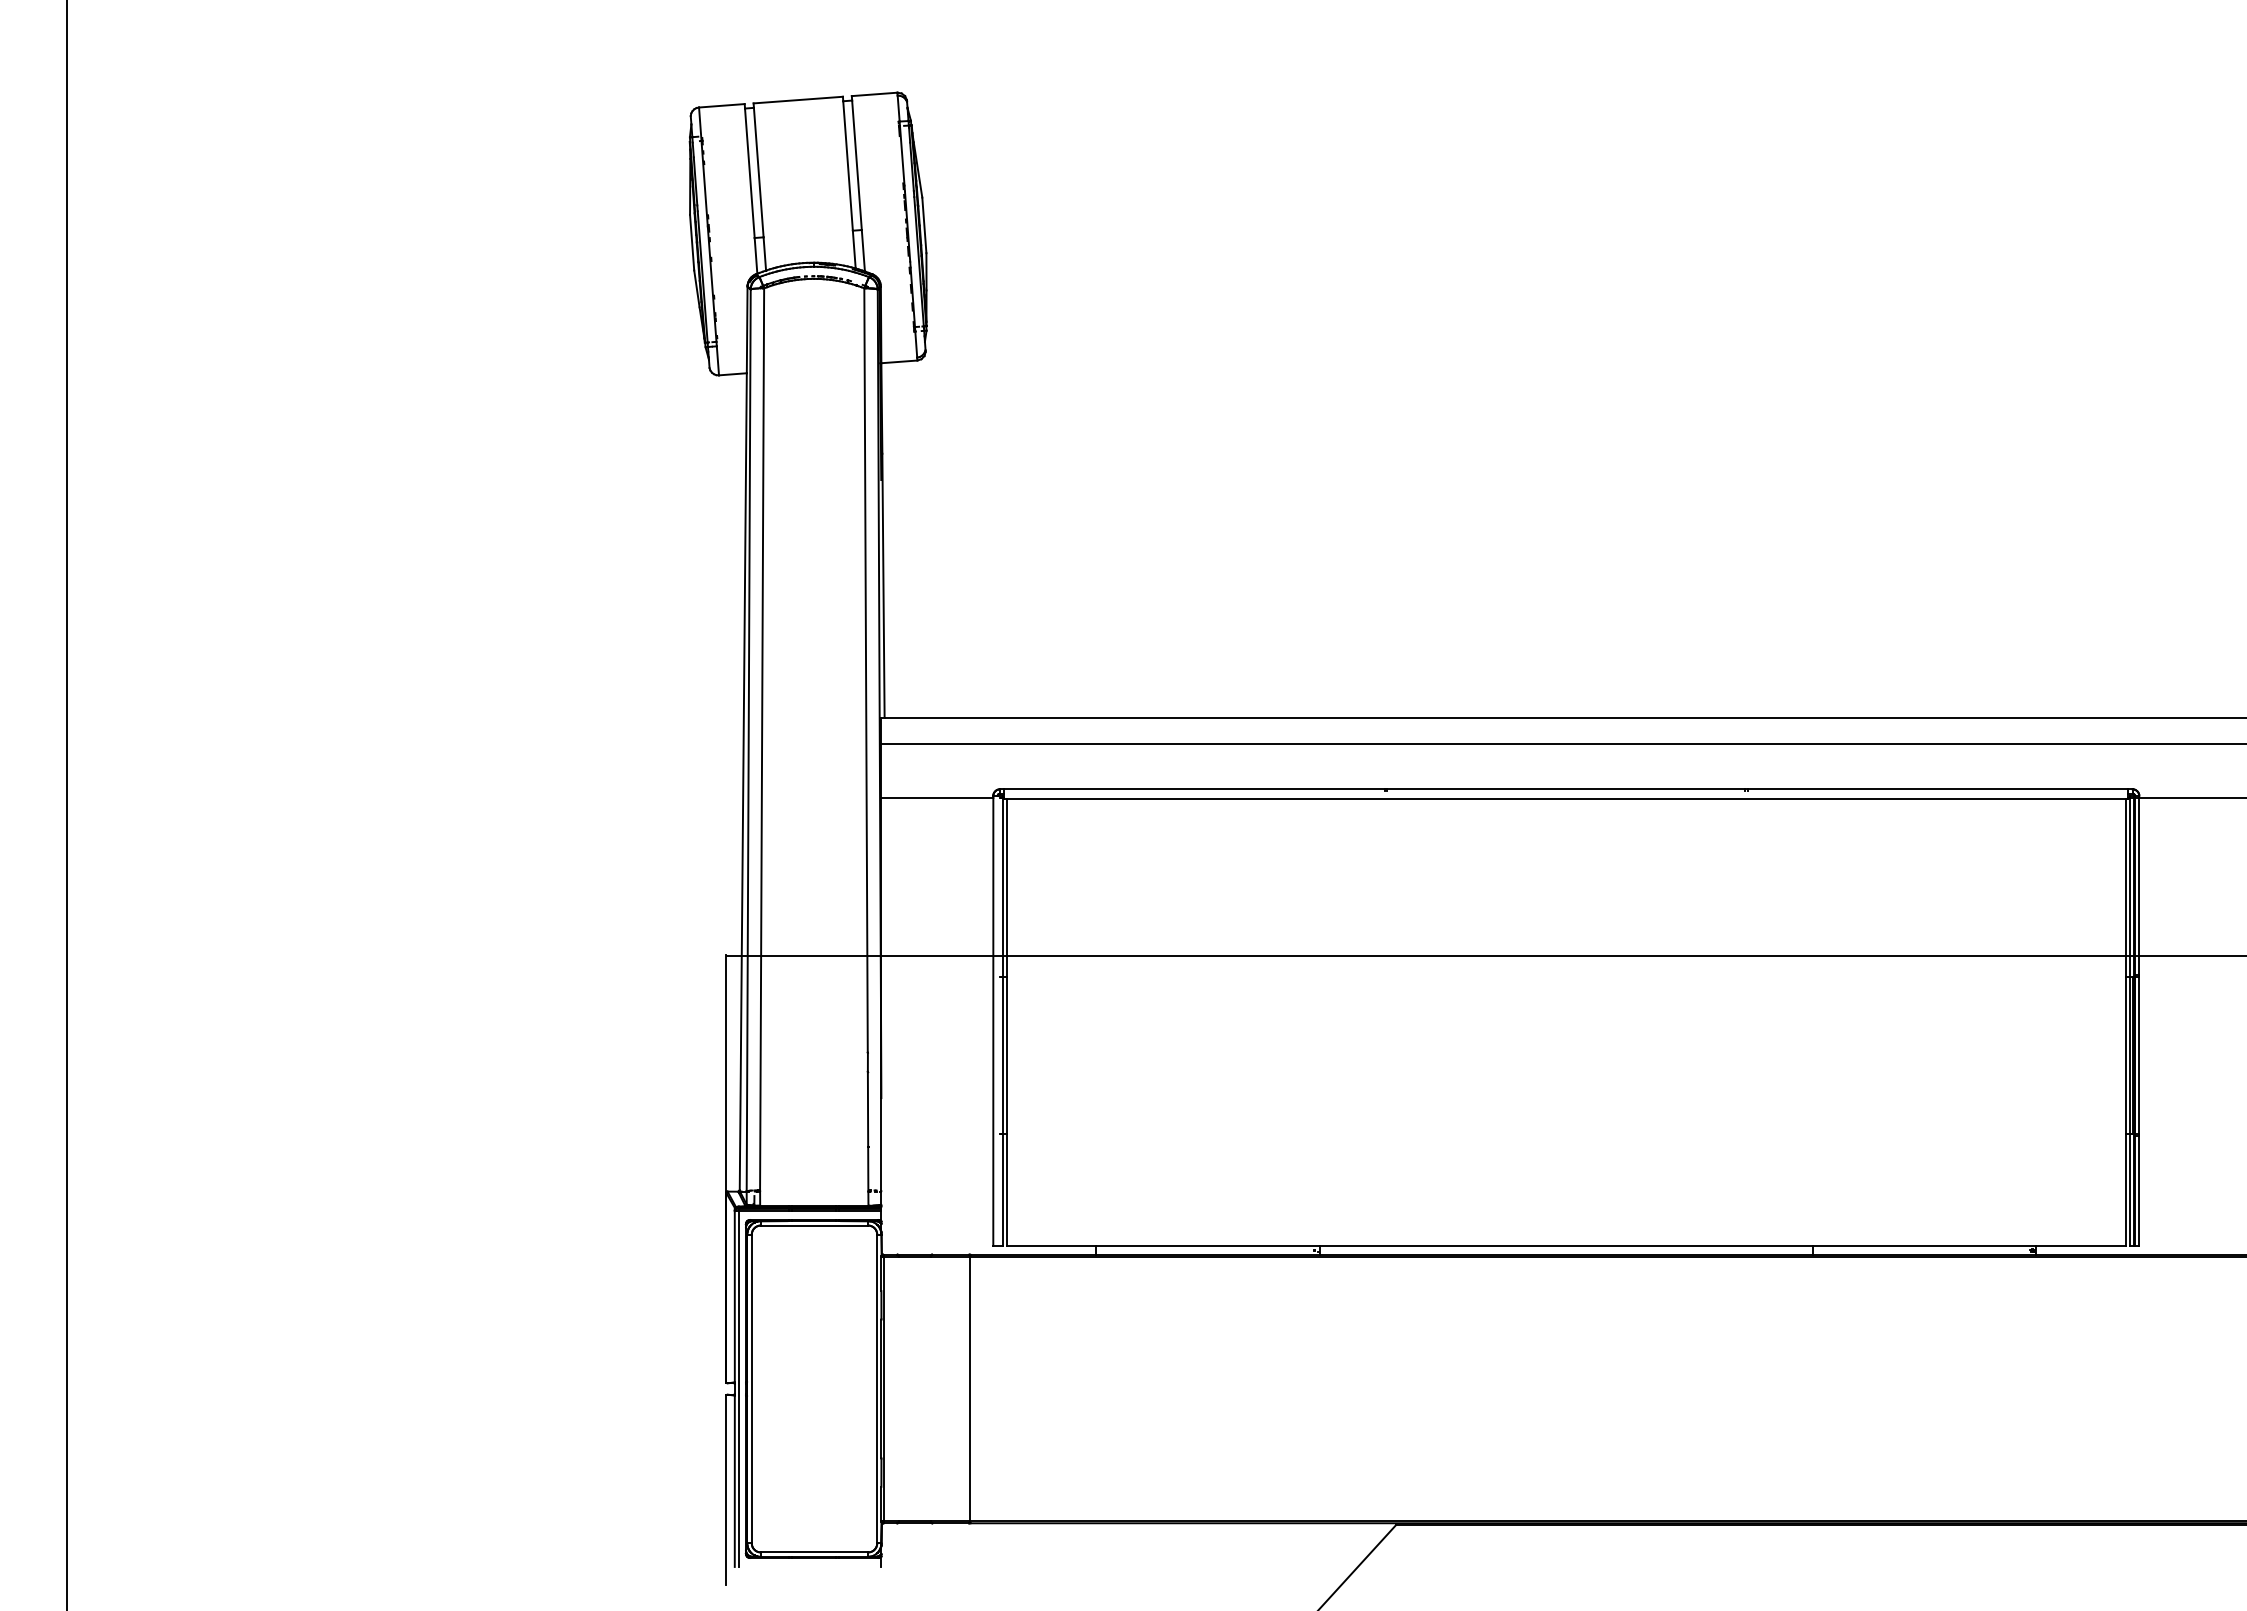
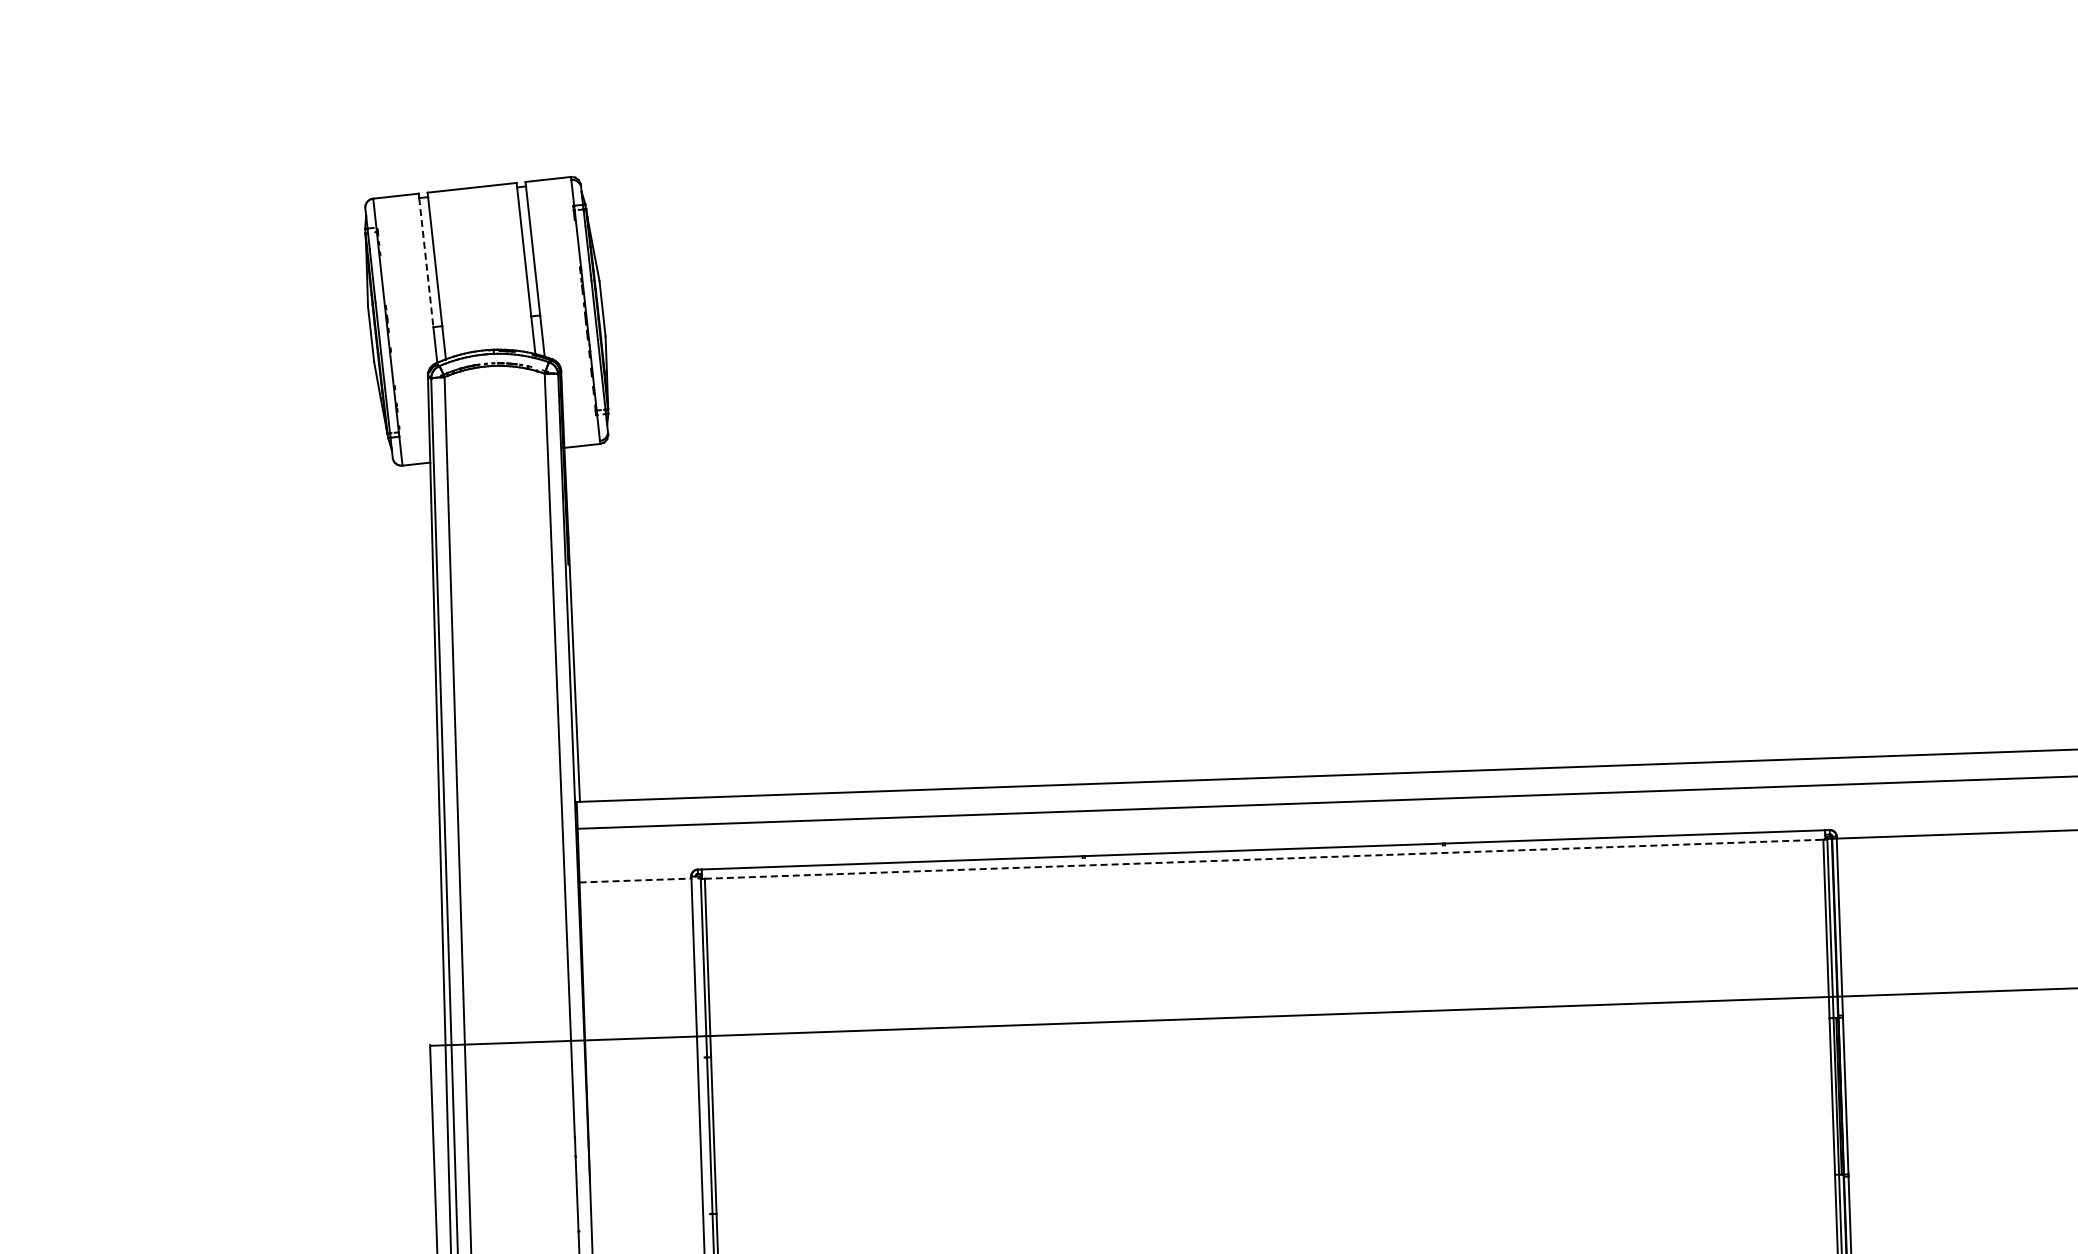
line: (749, 173) -> (425, 262), solid -> dashed
line: (937, 798) -> (635, 880), solid -> dashed
line: (1566, 798) -> (1264, 858), solid -> dashed

